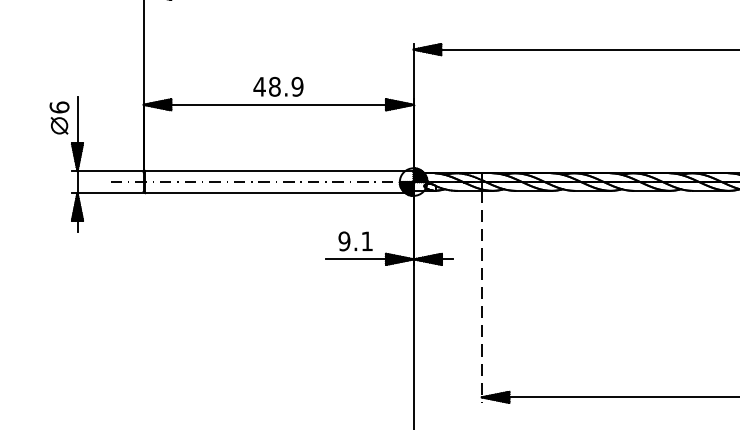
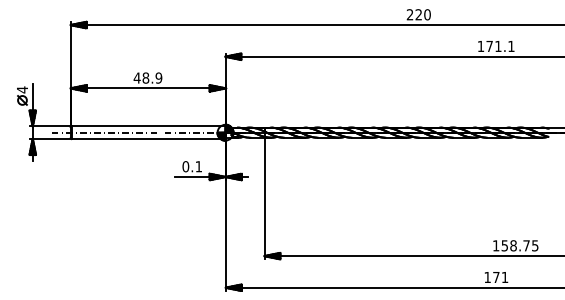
text: (59, 106) -> (22, 89), 6 -> 4
text: (343, 241) -> (185, 166), 9.1 -> 0.1
line: (481, 296) -> (264, 198), dashed -> solid

